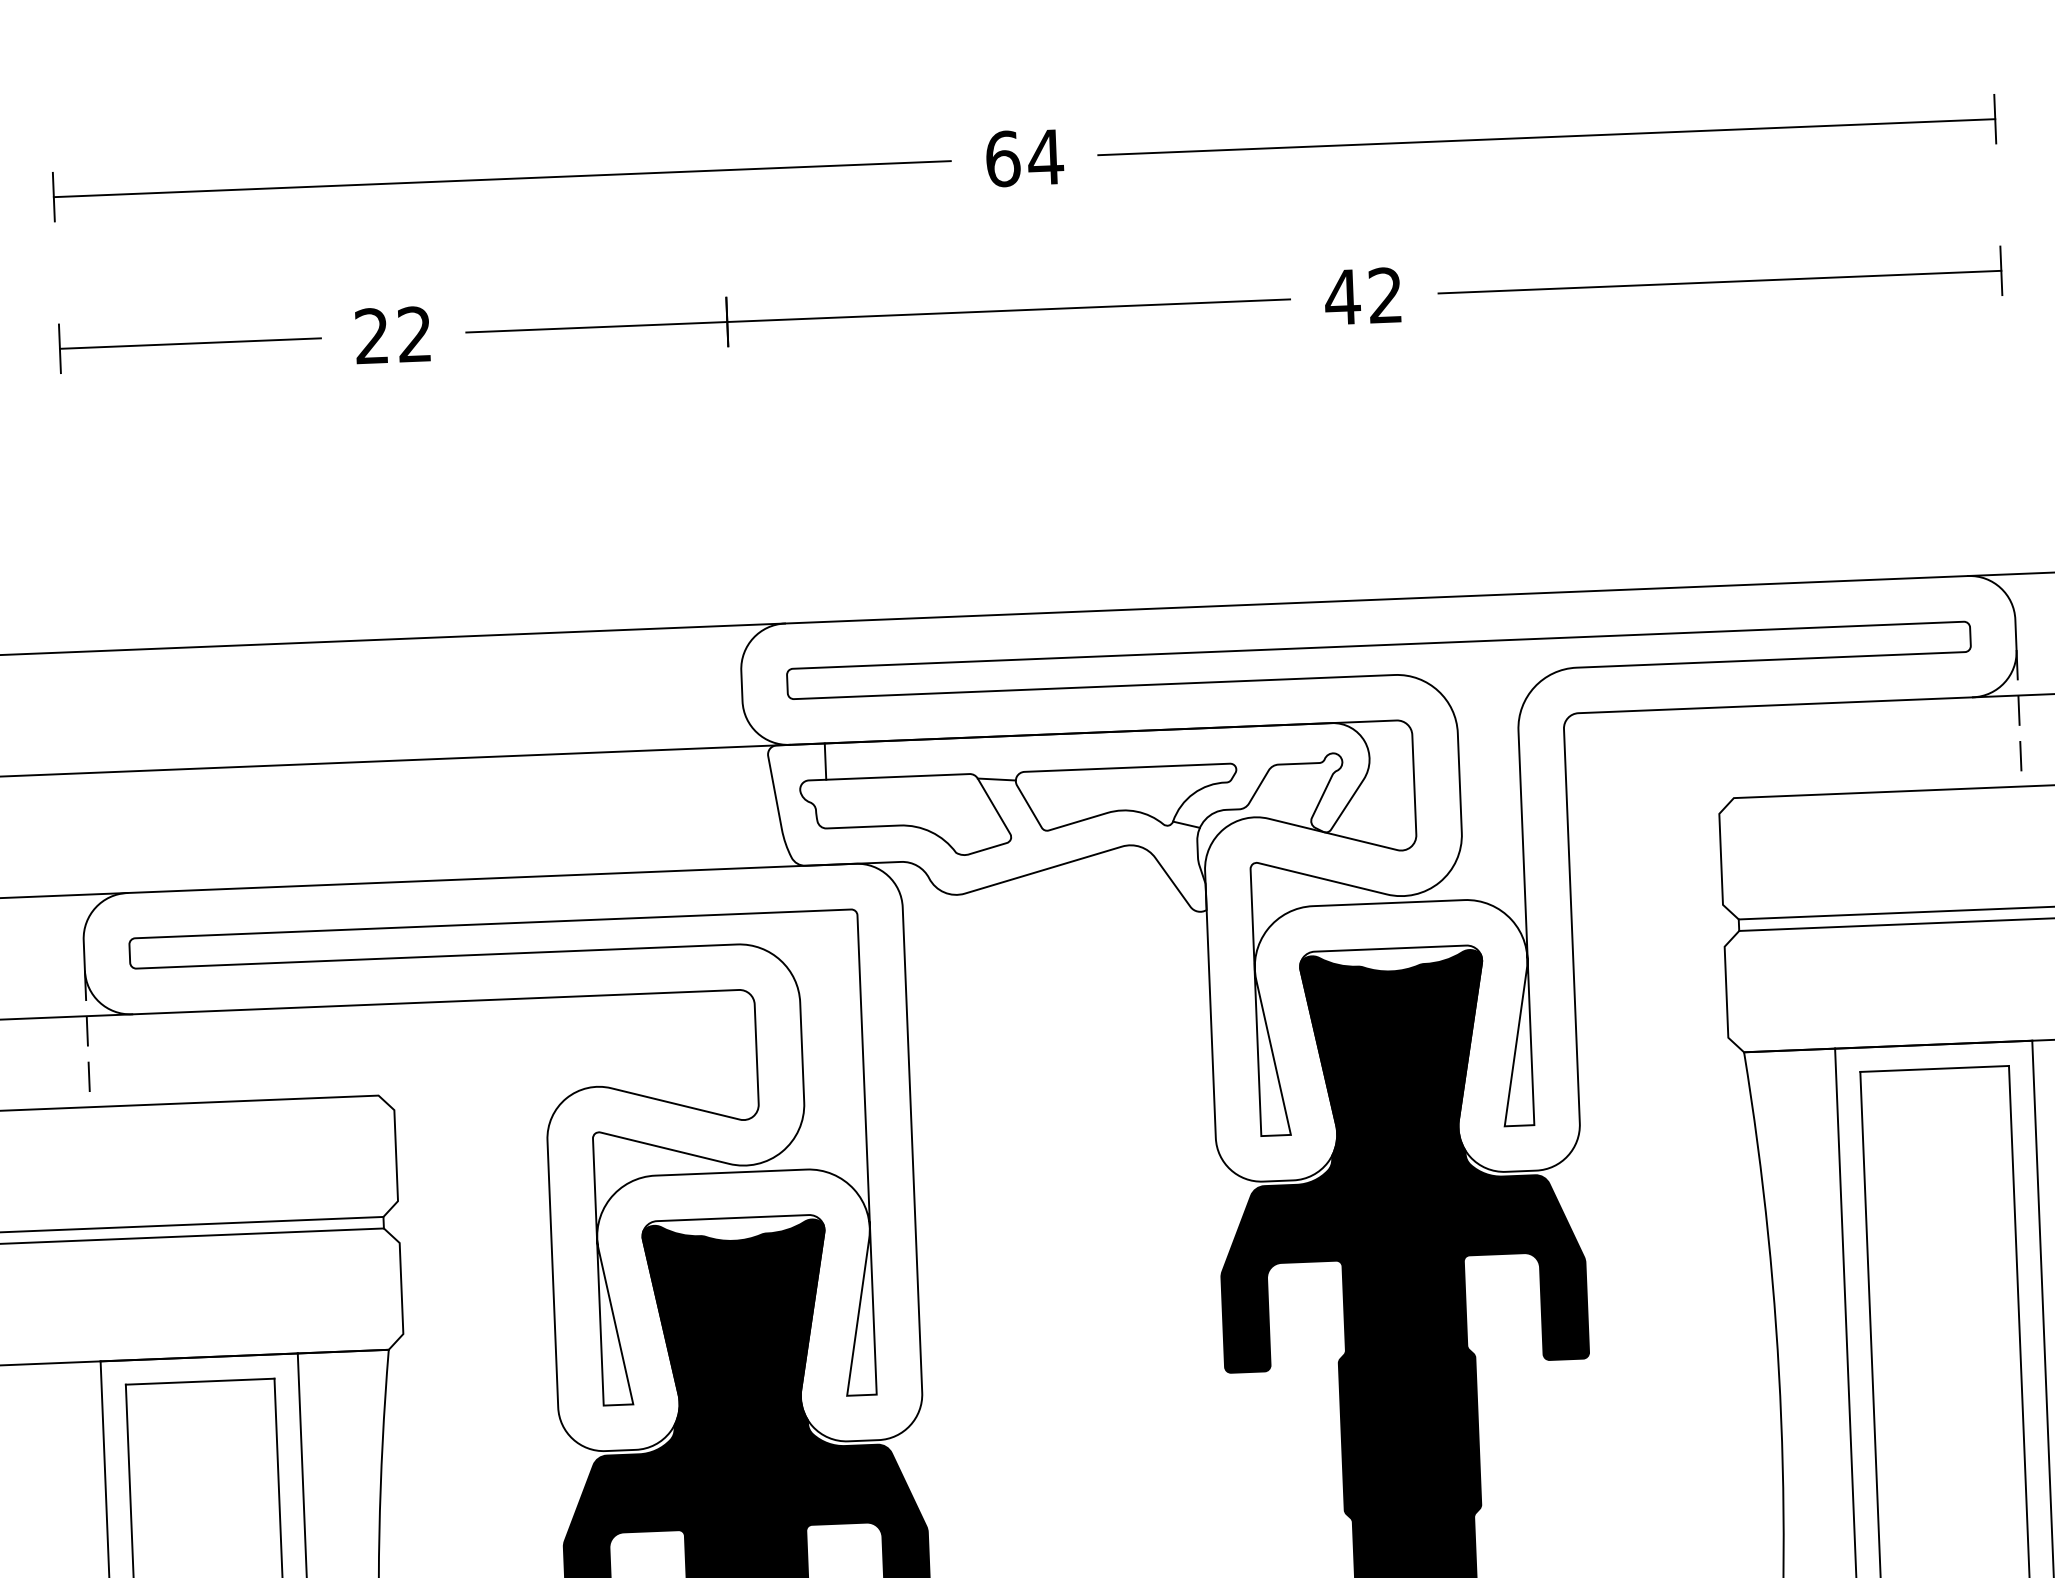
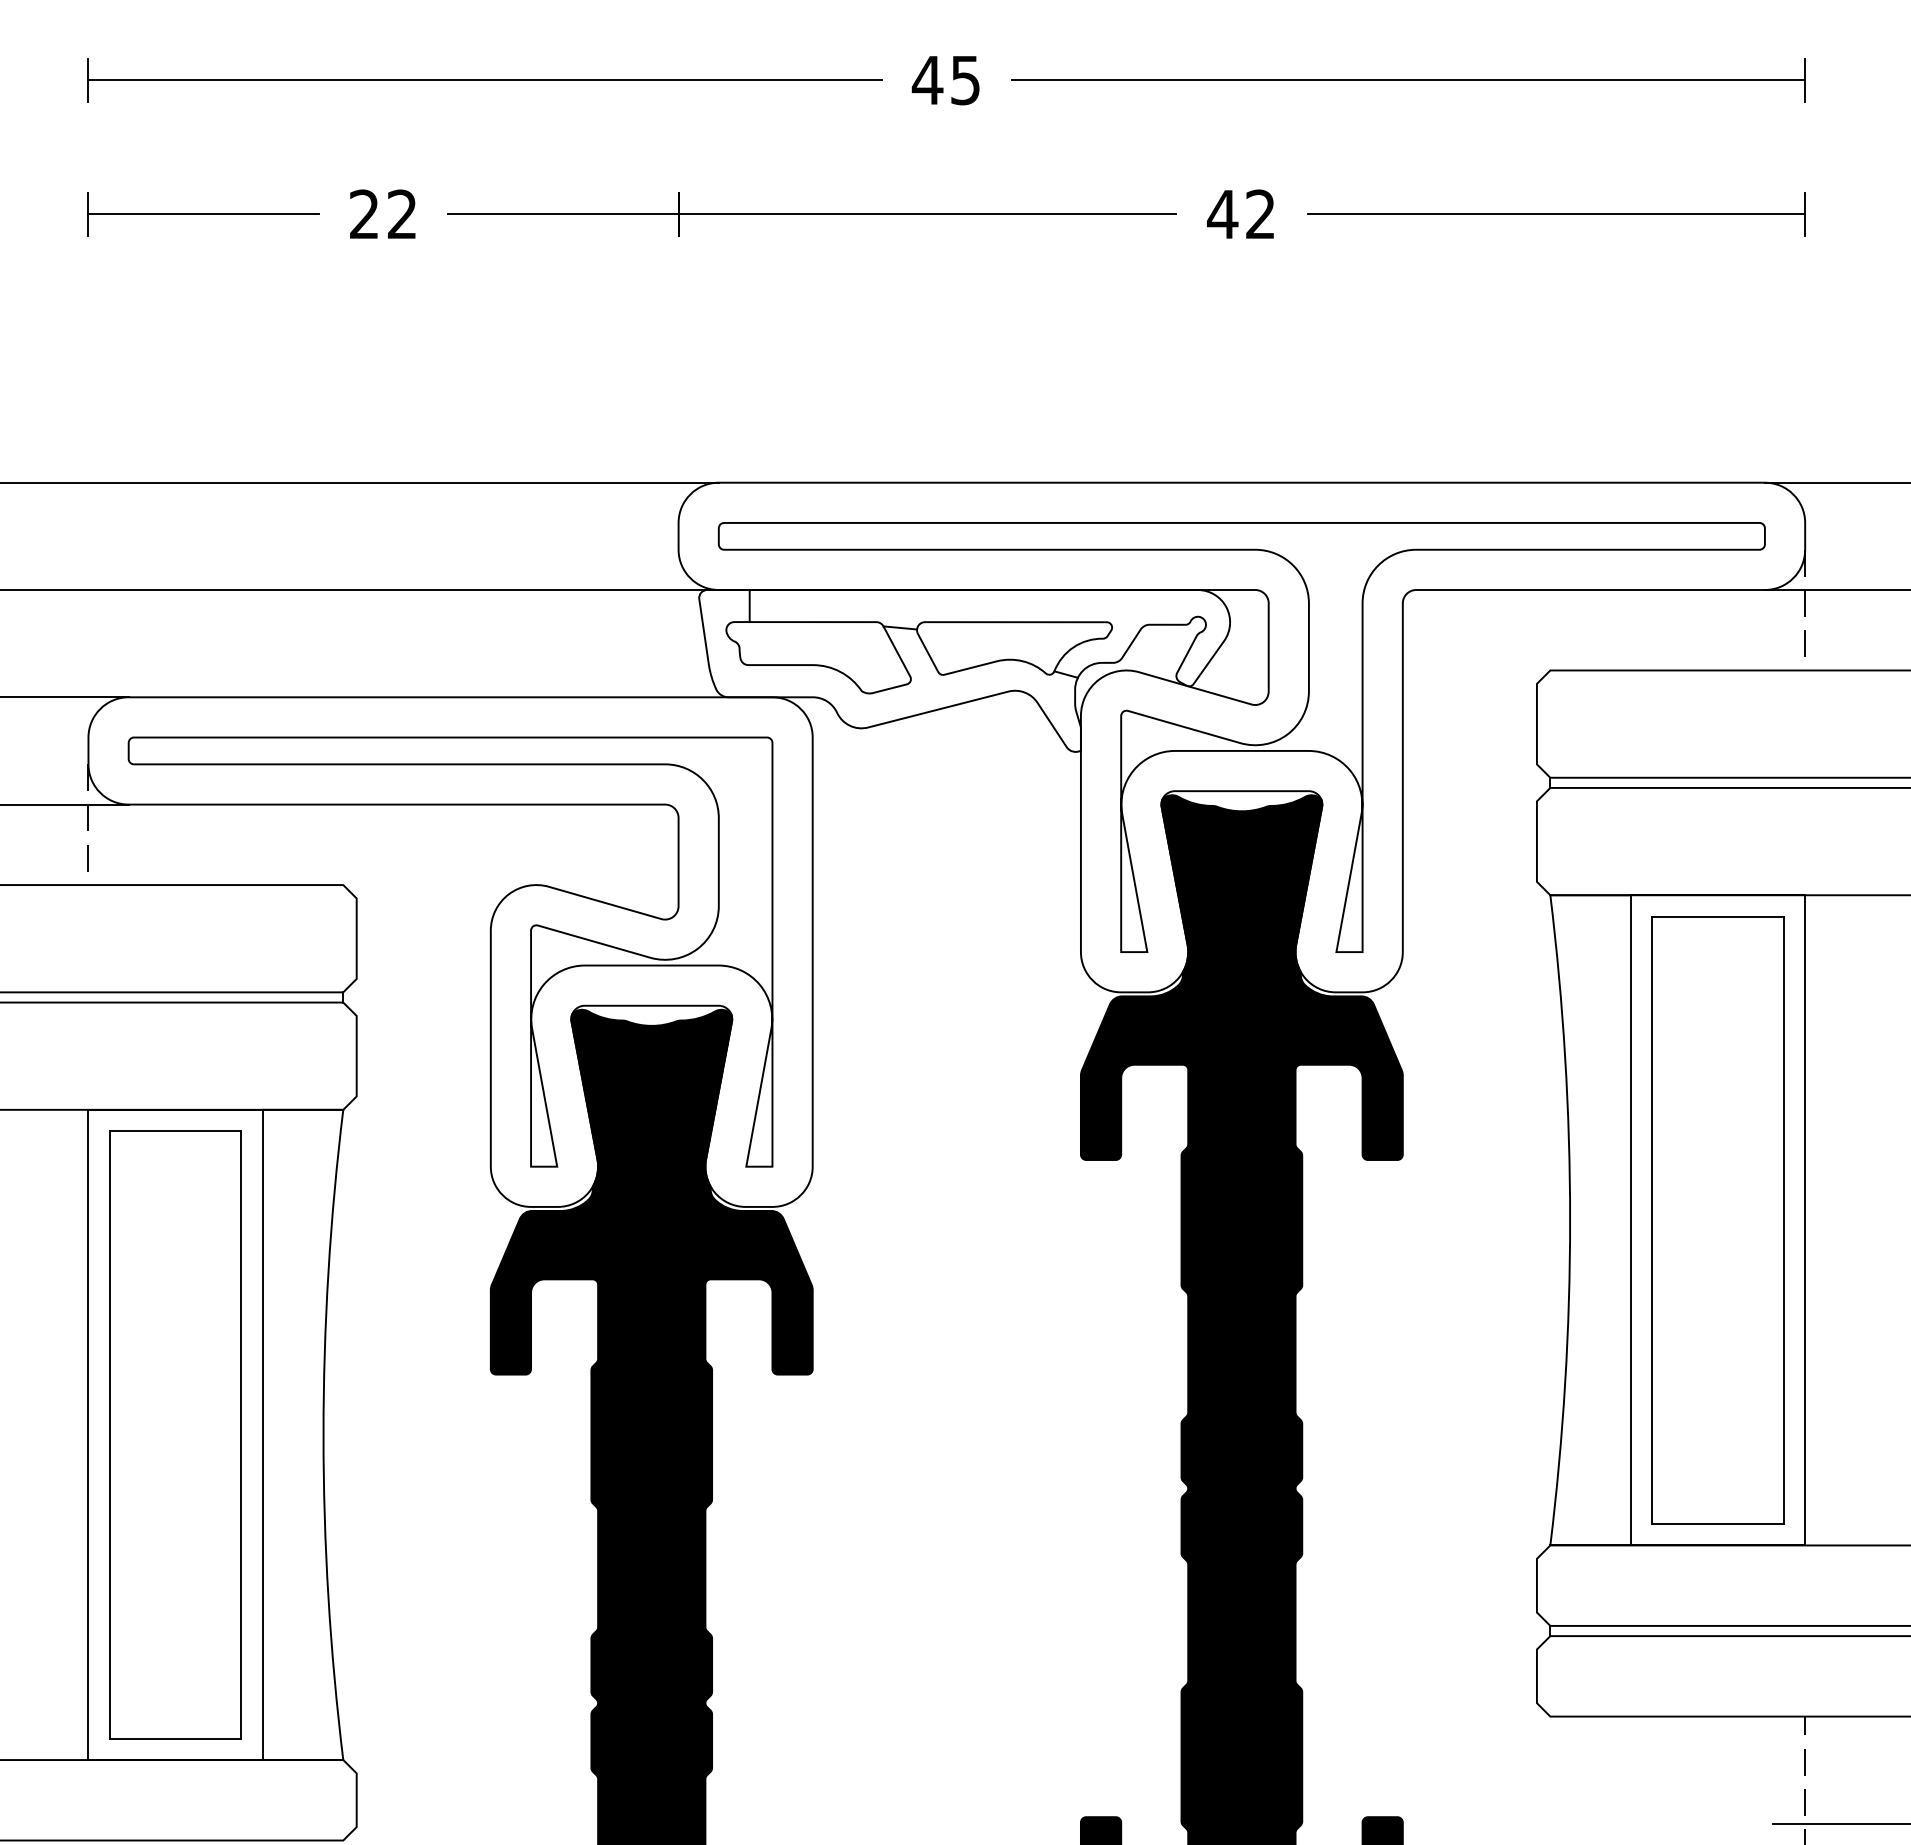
text: (1024, 158) -> (946, 80), 64 -> 45

